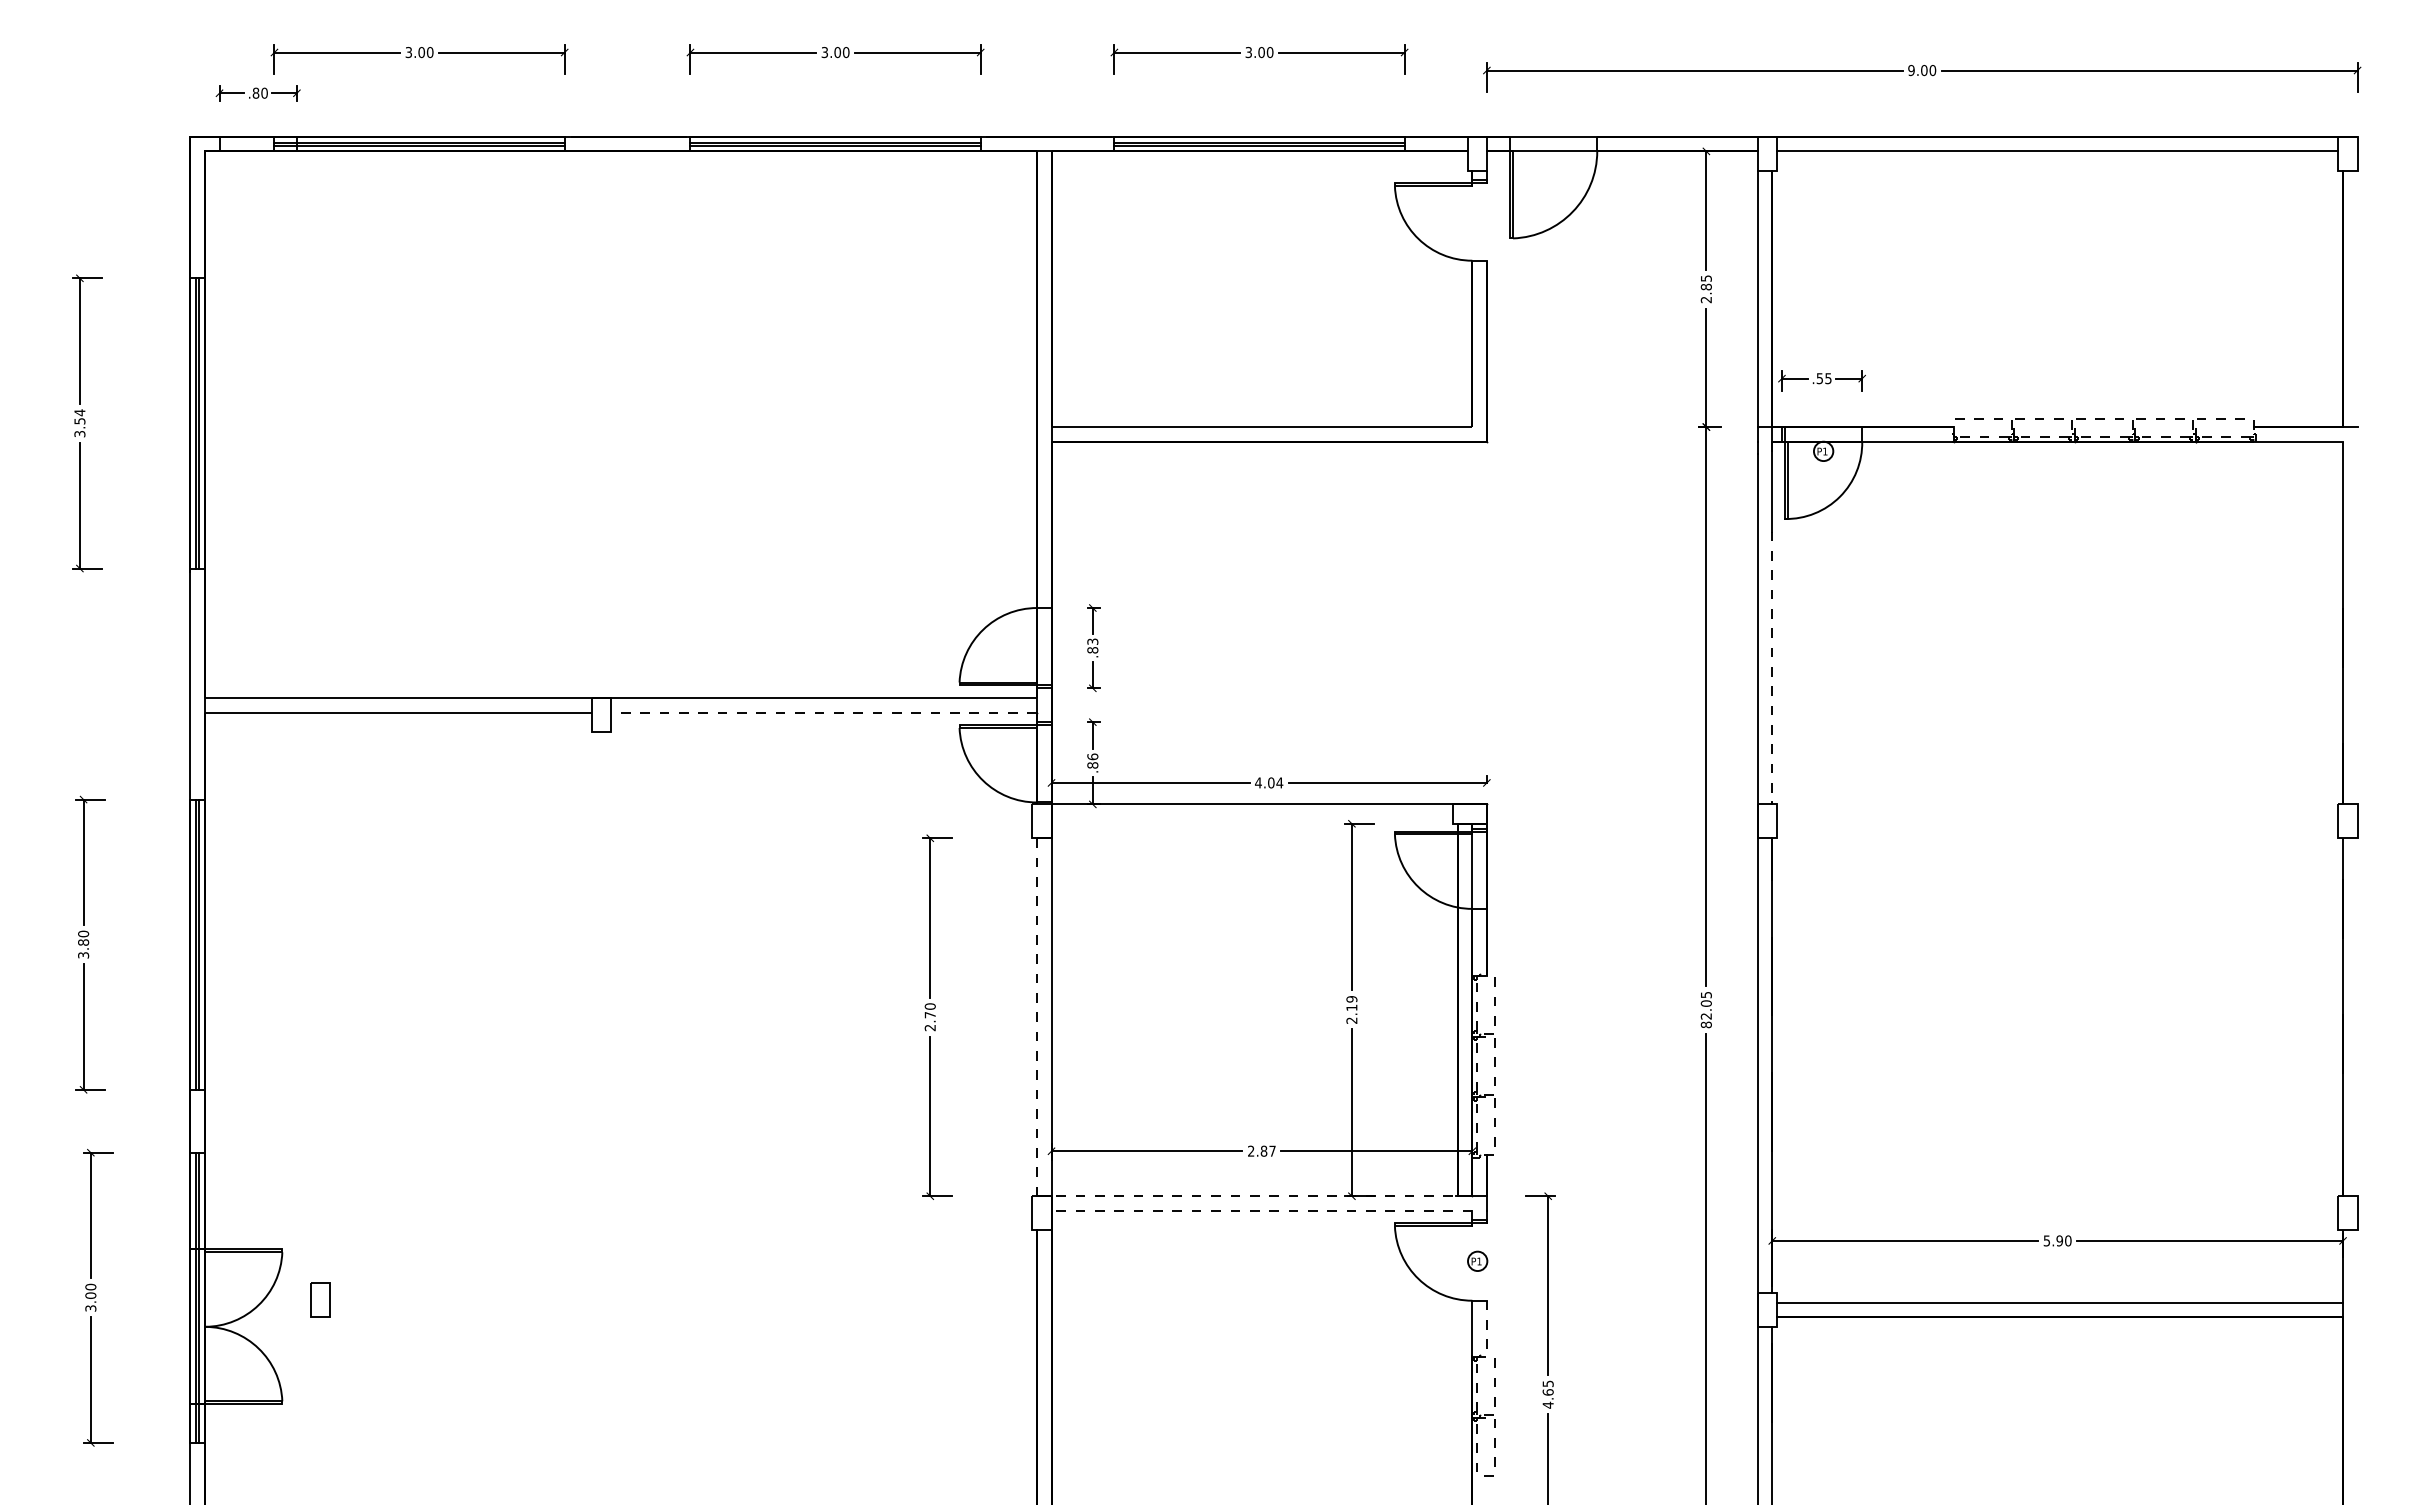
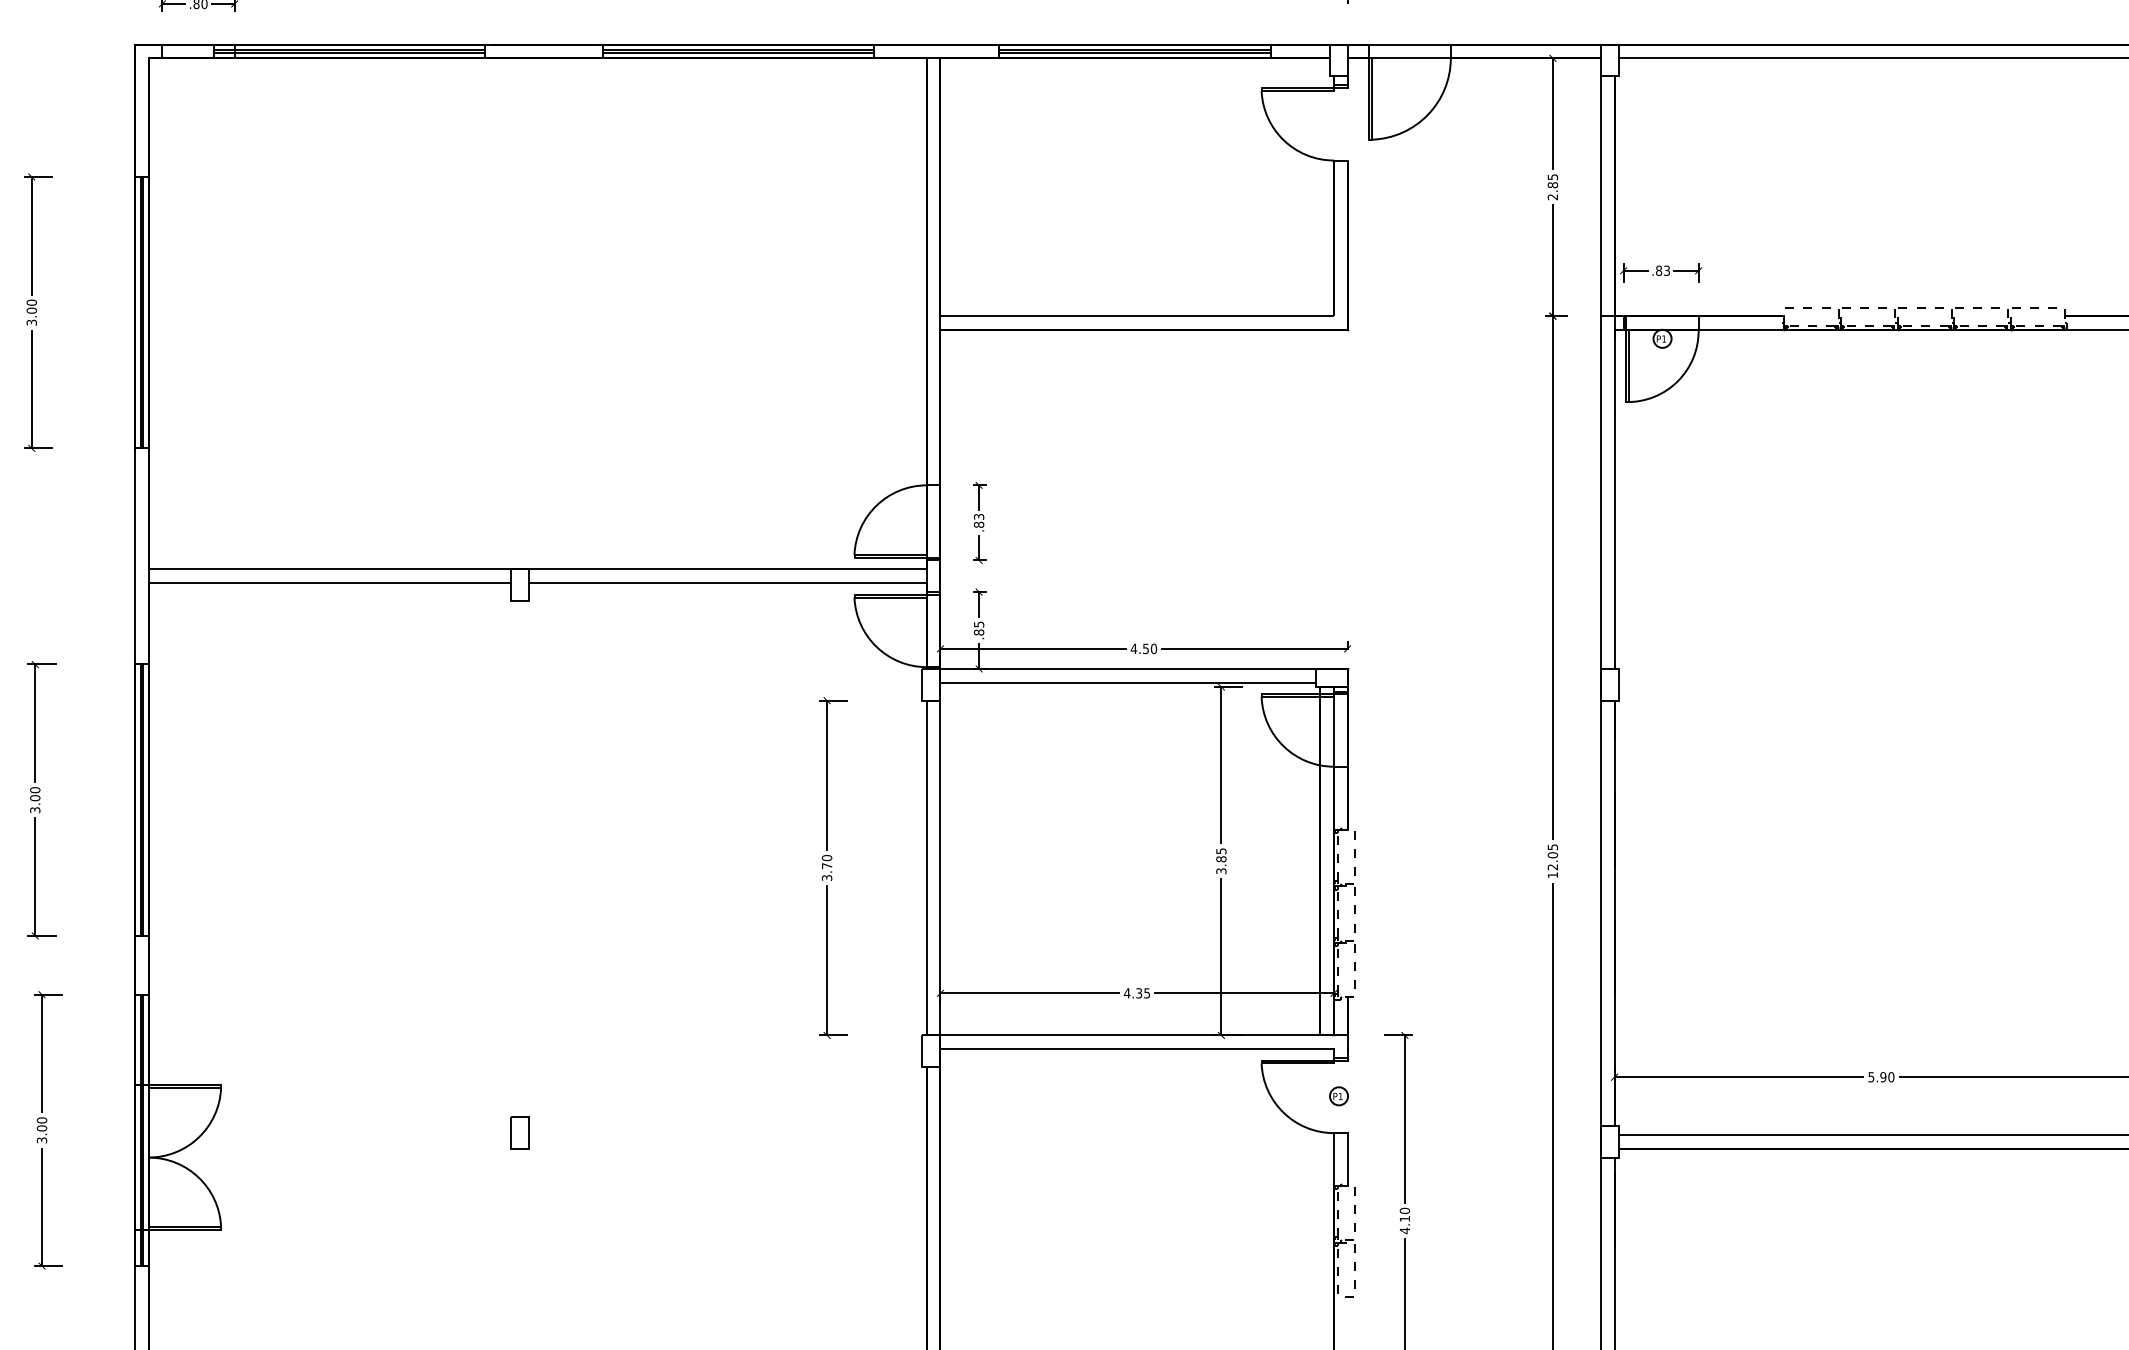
text: (1823, 378) -> (1662, 270), .55 -> .83
text: (79, 416) -> (31, 306), 3.54 -> 3.00
line: (1772, 668) -> (1614, 541), dashed -> solid
line: (824, 712) -> (728, 583), dashed -> solid
text: (1092, 756) -> (978, 624), .86 -> .85
text: (1275, 782) -> (1149, 648), 4.04 -> 4.50
line: (1252, 818) -> (1128, 682), added
text: (83, 942) -> (35, 798), 3.80 -> 3.00
text: (1351, 1009) -> (1221, 860), 2.19 -> 3.85
line: (1037, 1017) -> (927, 868), dashed -> solid
text: (1705, 1024) -> (1552, 874), 82.05 -> 12.05
text: (930, 1027) -> (827, 877), 2.70 -> 3.70
text: (1261, 1150) -> (1136, 992), 2.87 -> 4.35
line: (1261, 1196) -> (1136, 1035), dashed -> solid
line: (1261, 1210) -> (1136, 1048), dashed -> solid
part: (320, 1299) -> (519, 1132), moved
line: (1486, 1329) -> (1347, 1160), dashed -> solid
text: (1547, 1387) -> (1404, 1214), 4.65 -> 4.10

